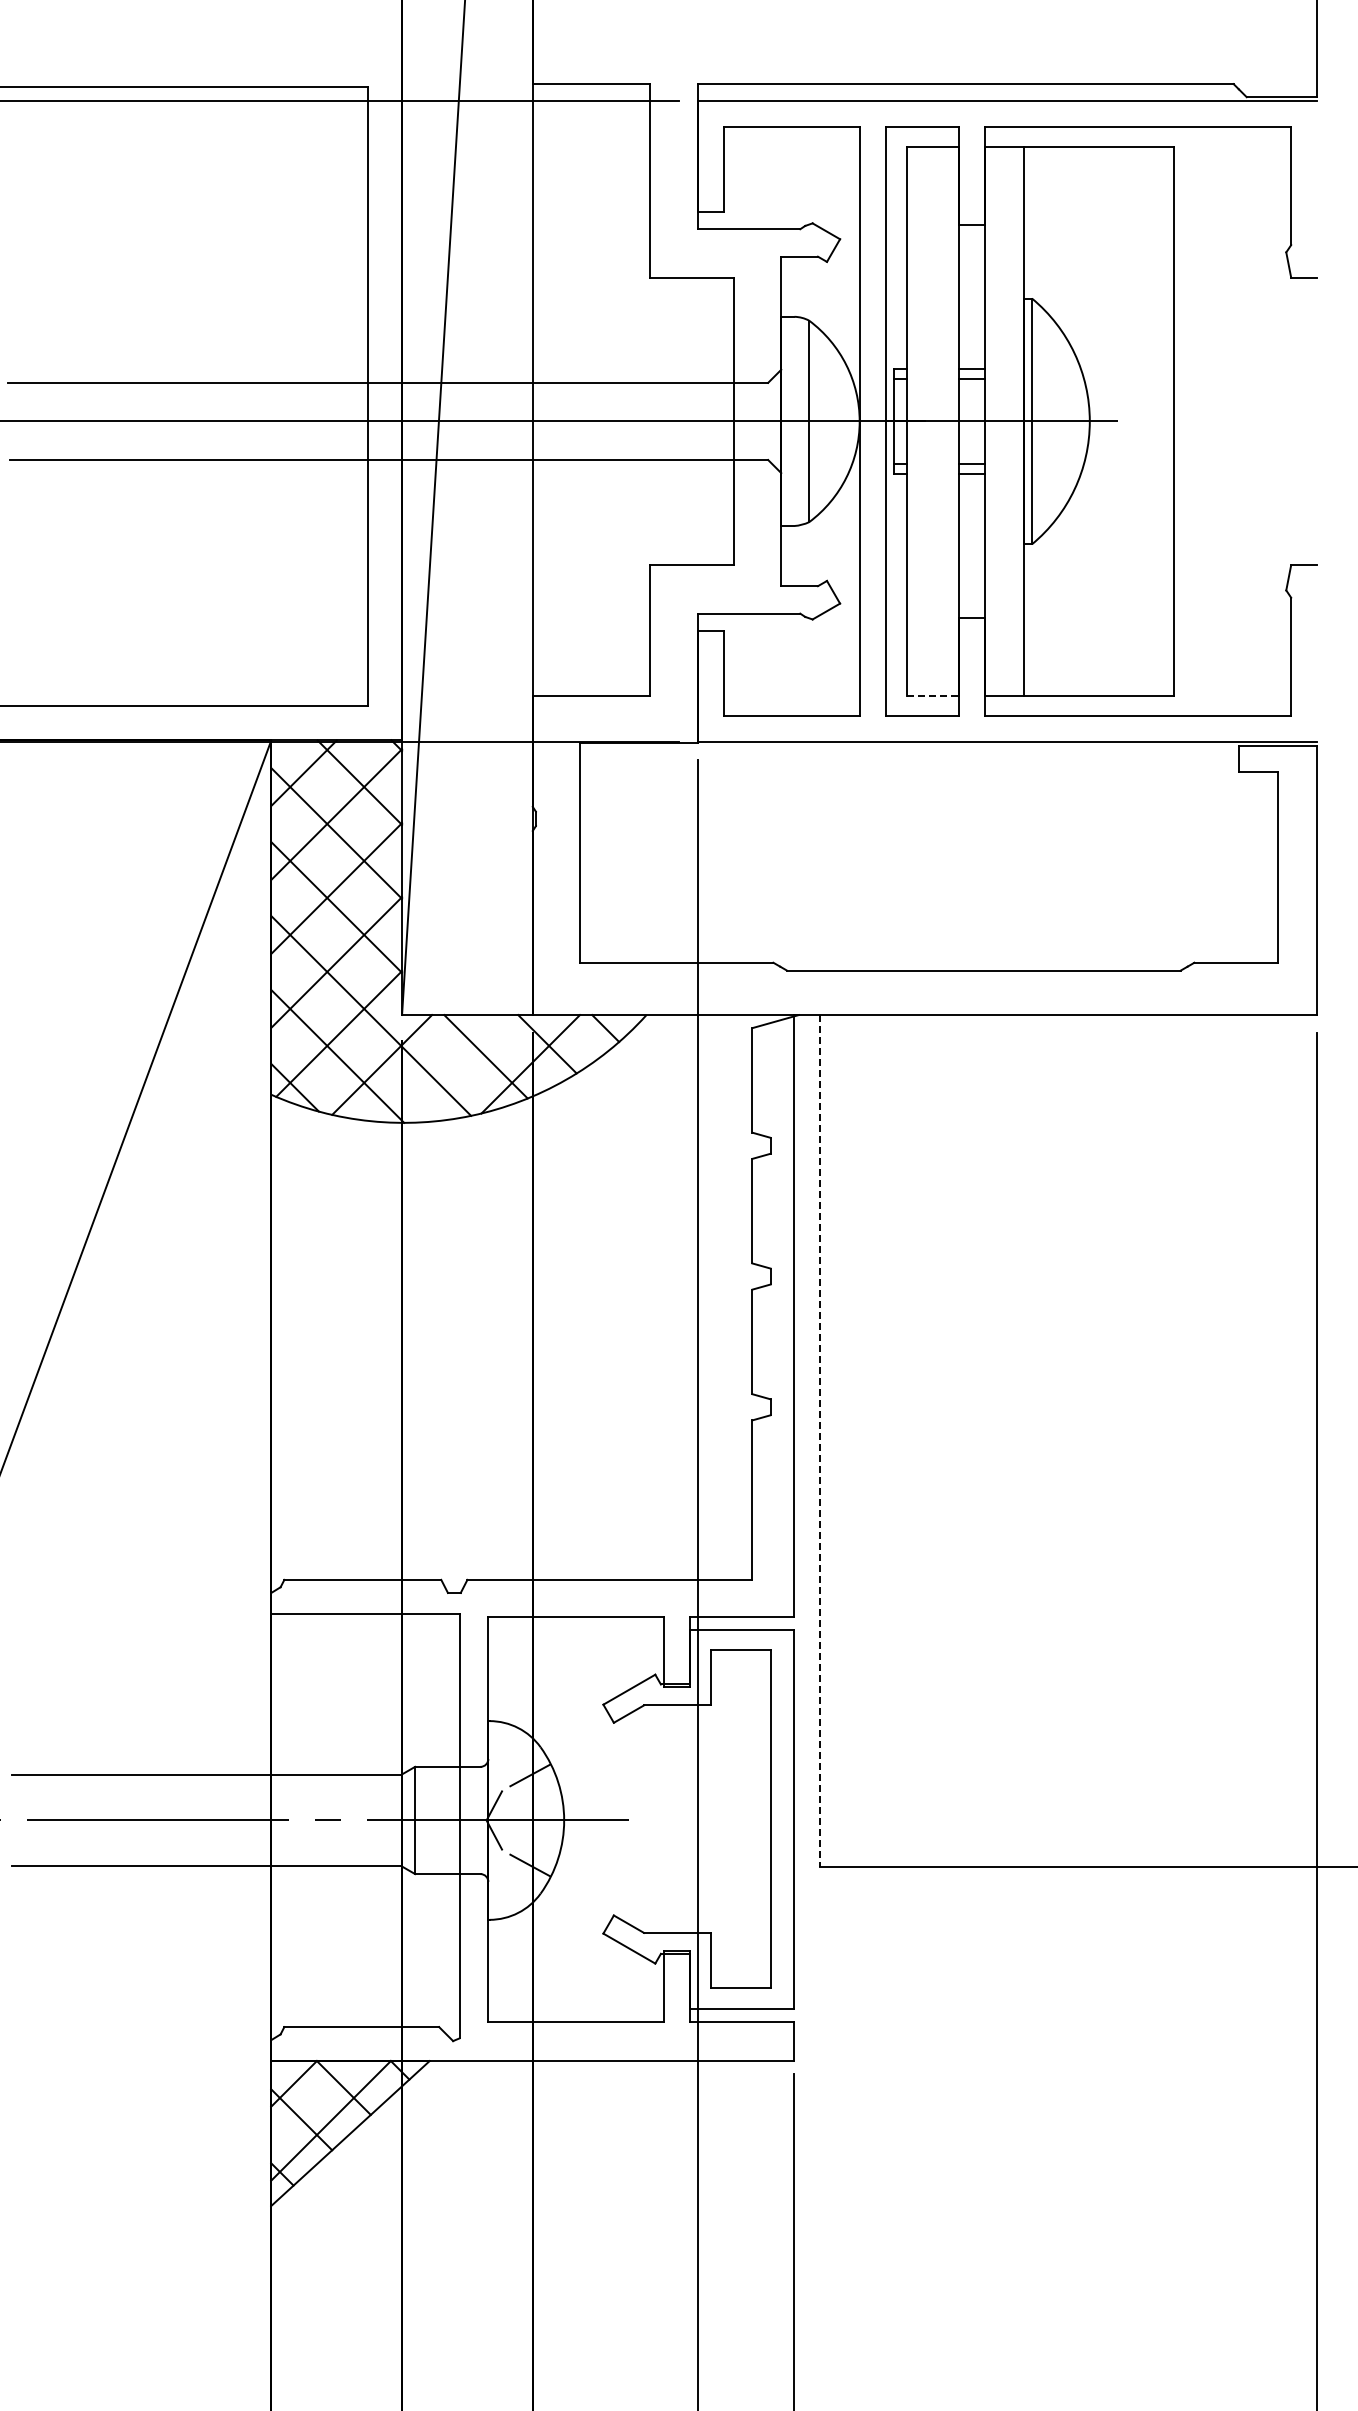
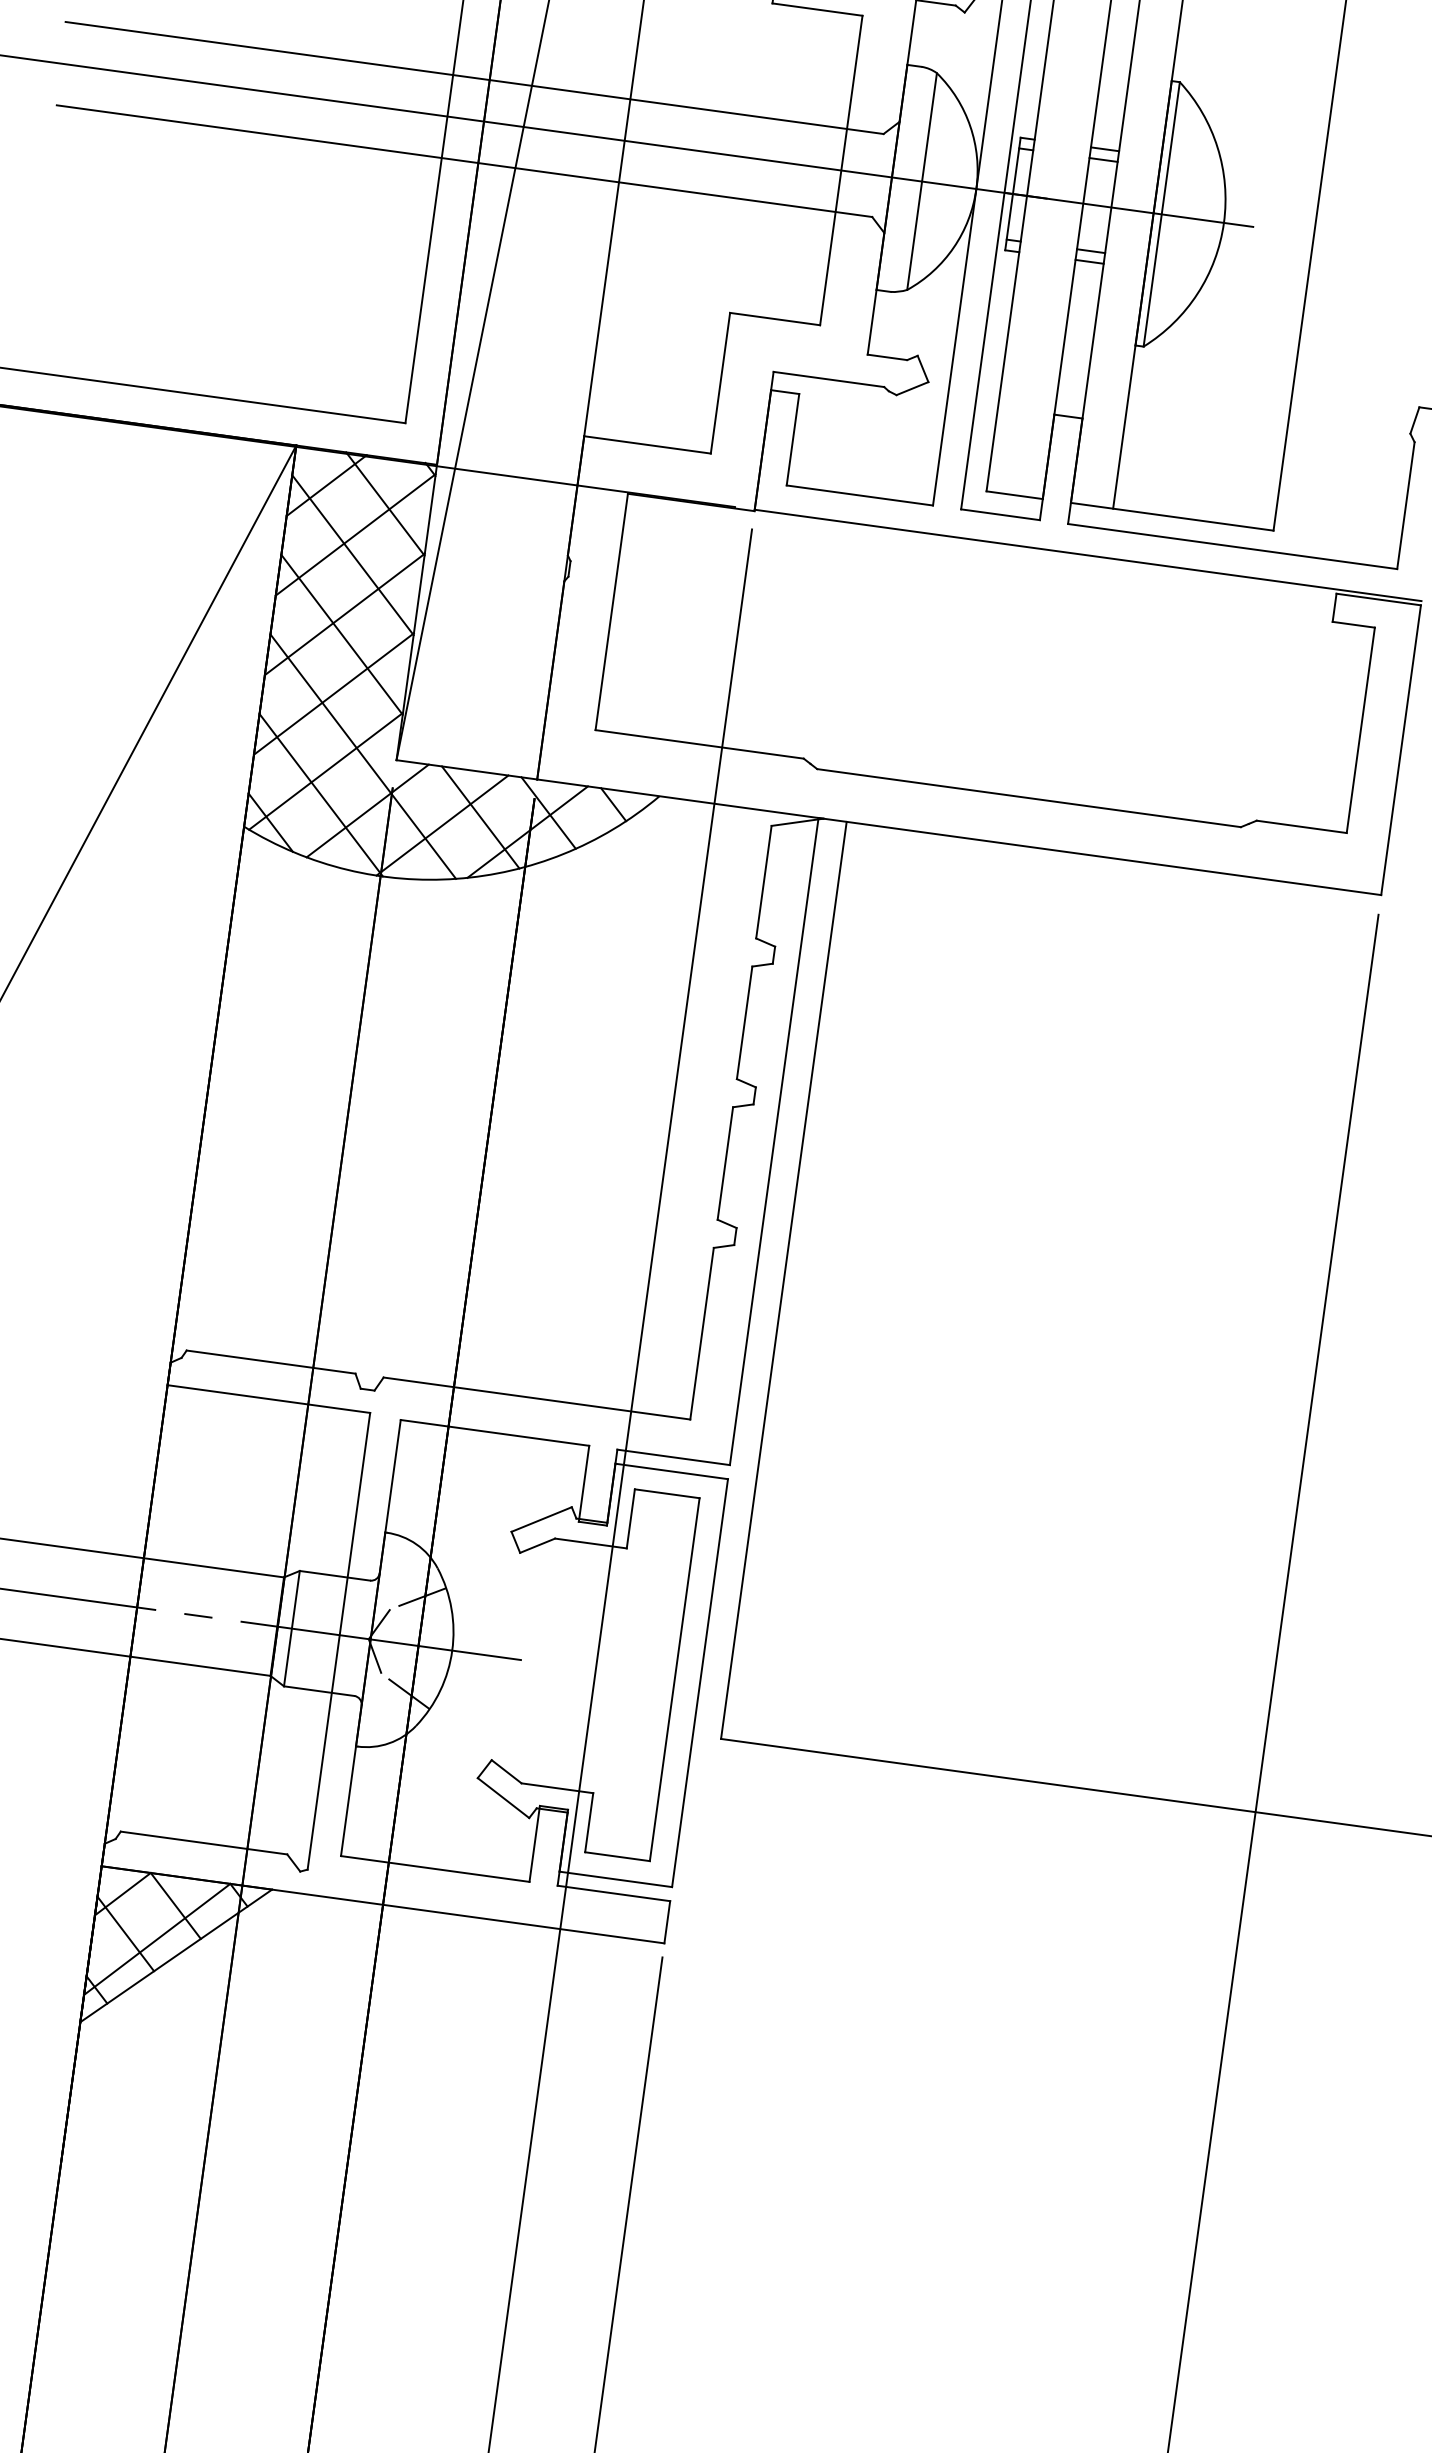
line: (933, 696) -> (1015, 495), dashed -> solid
line: (452, 1068) -> (442, 825), added
line: (820, 1441) -> (783, 1280), dashed -> solid

